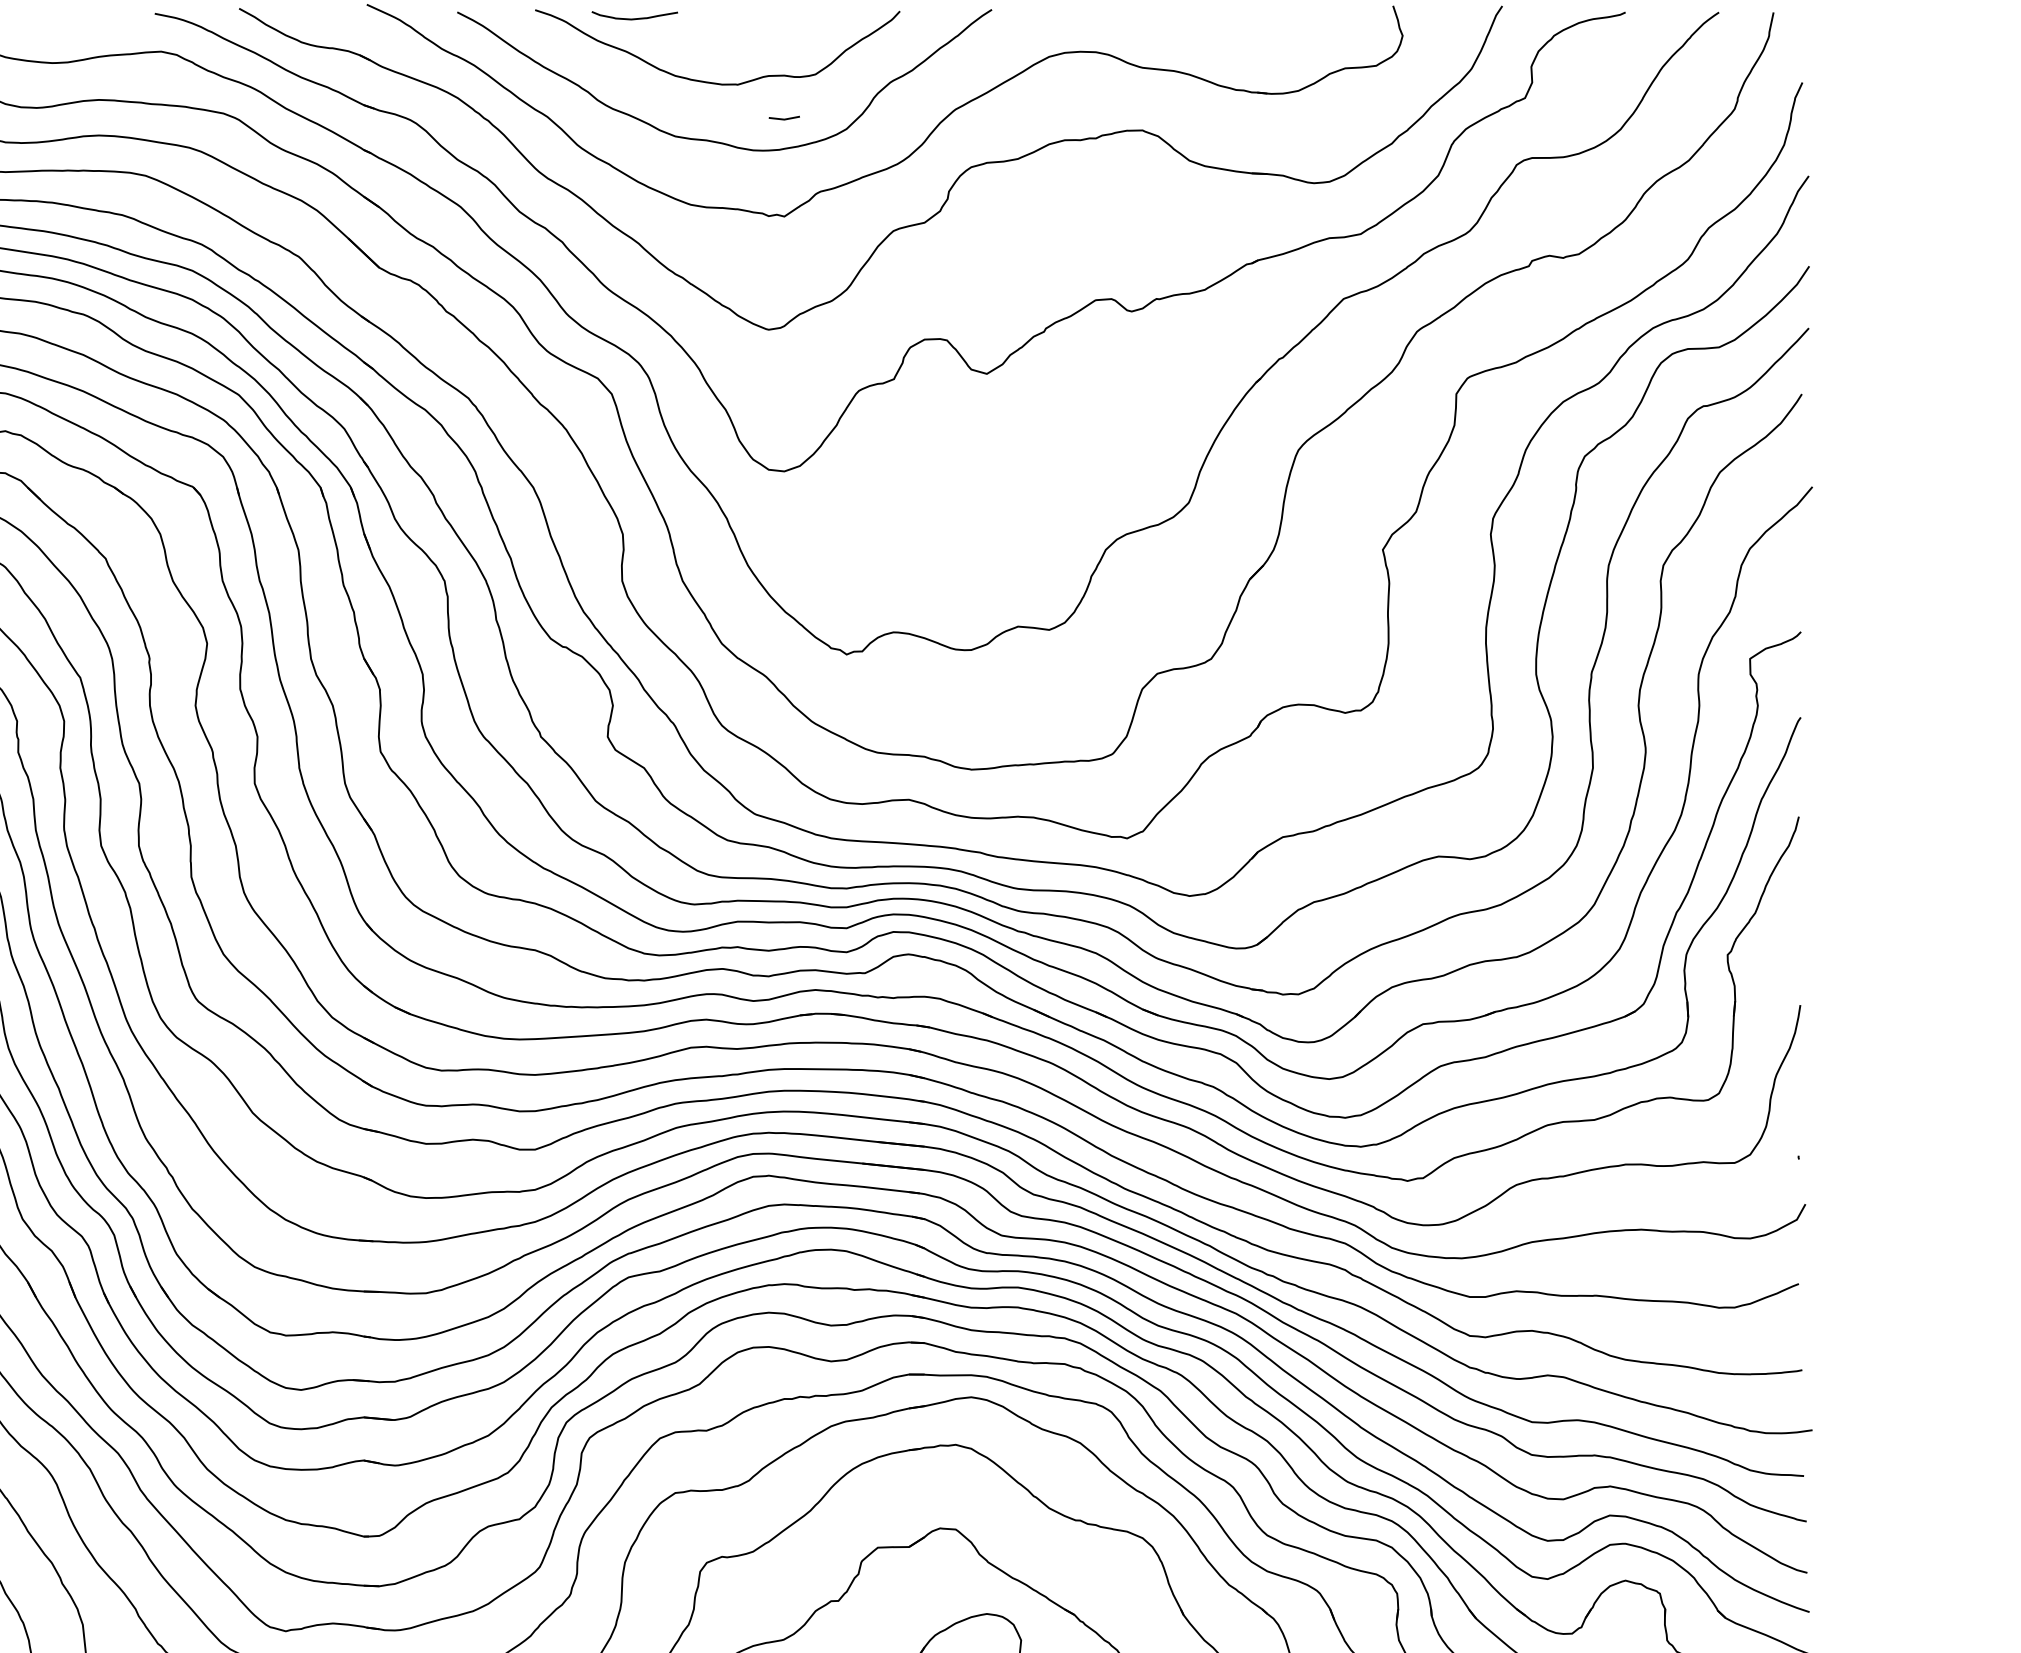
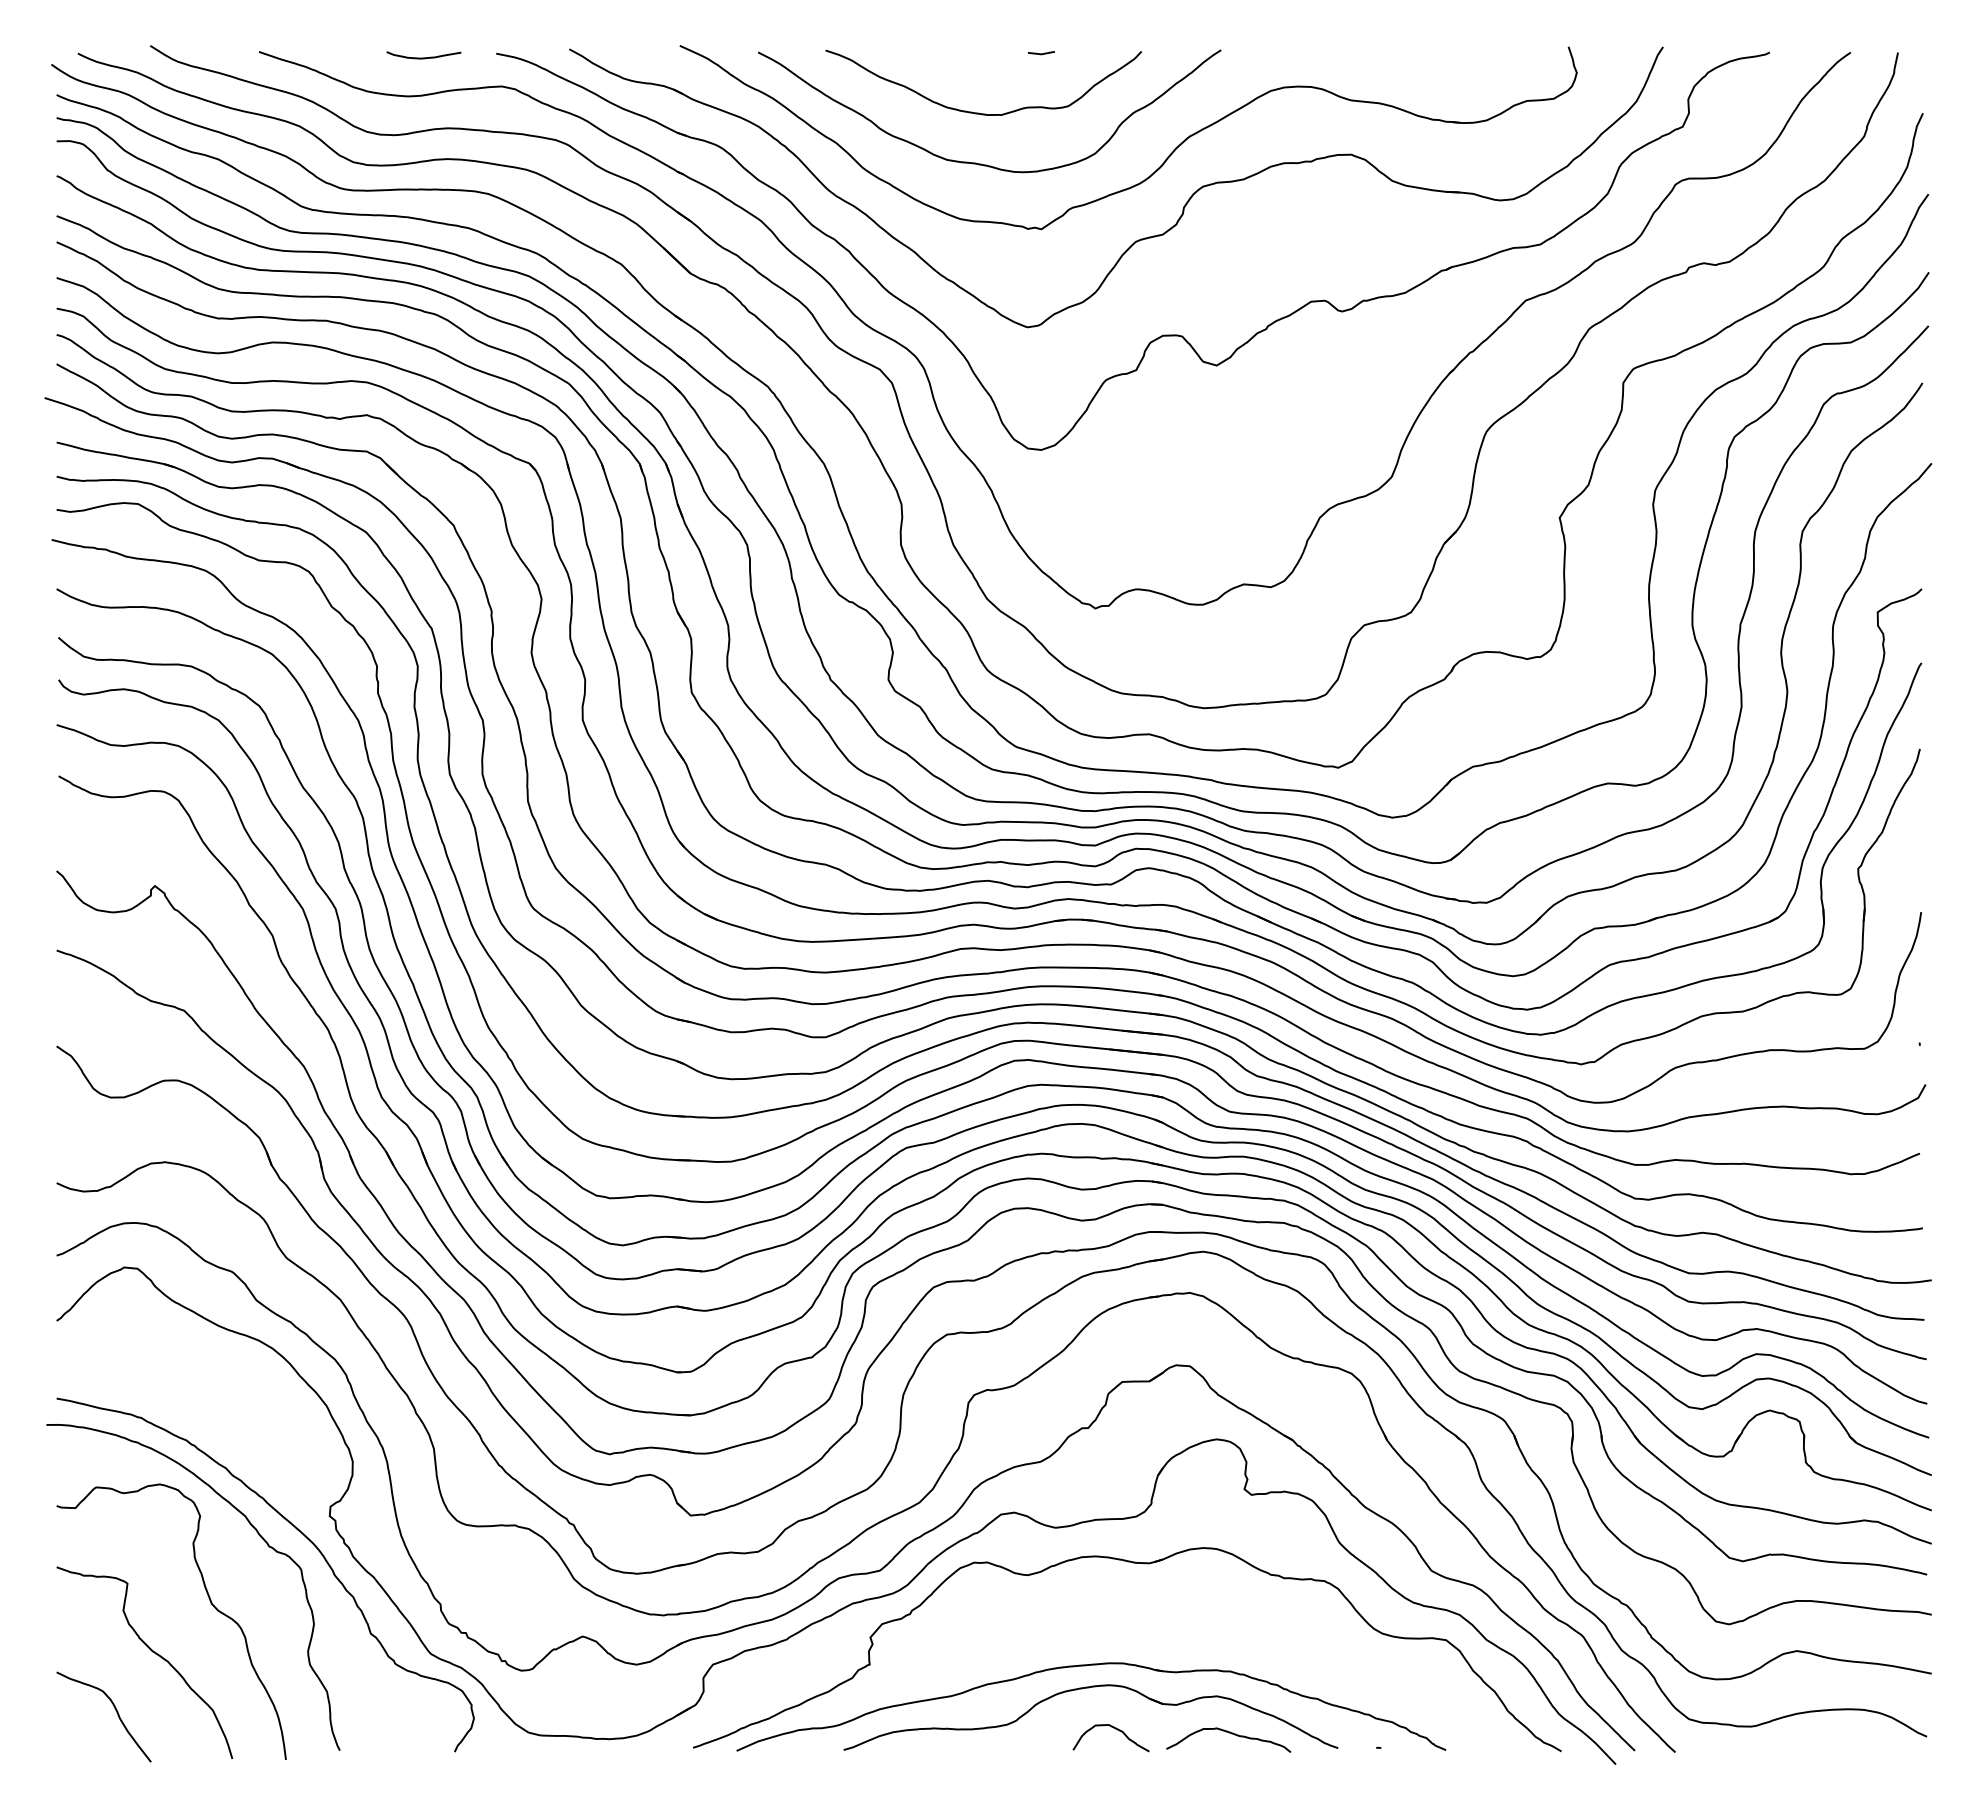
curve: (634, 18) -> (423, 57), moved
line: (784, 118) -> (1041, 53), moved

